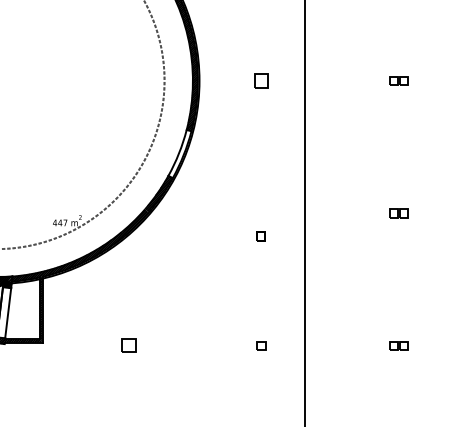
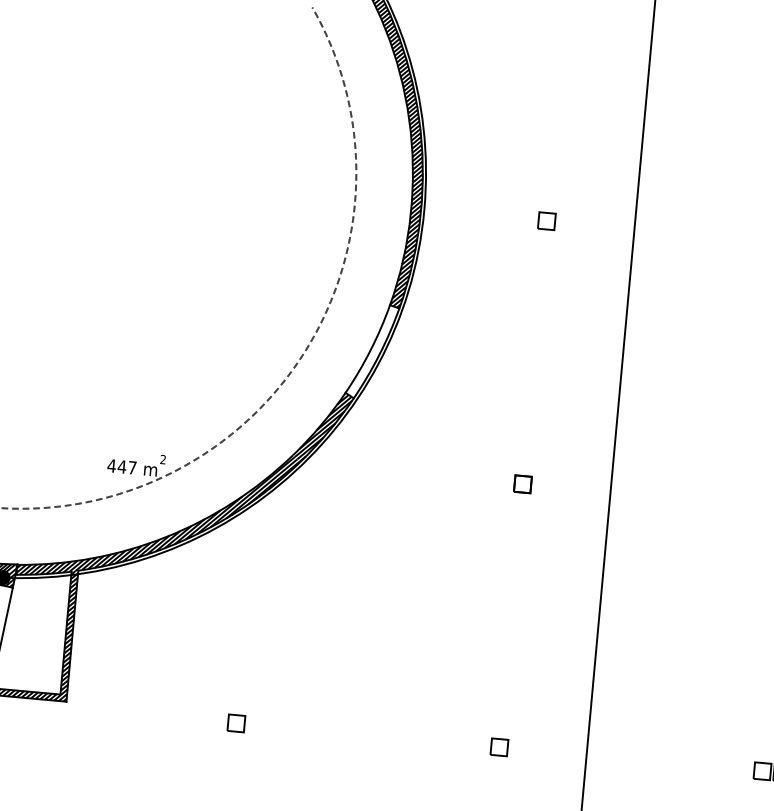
part: (260, 80) -> (545, 220), size x0.62
part: (260, 236) -> (521, 484), moved
part: (128, 345) -> (235, 722), size x0.62

